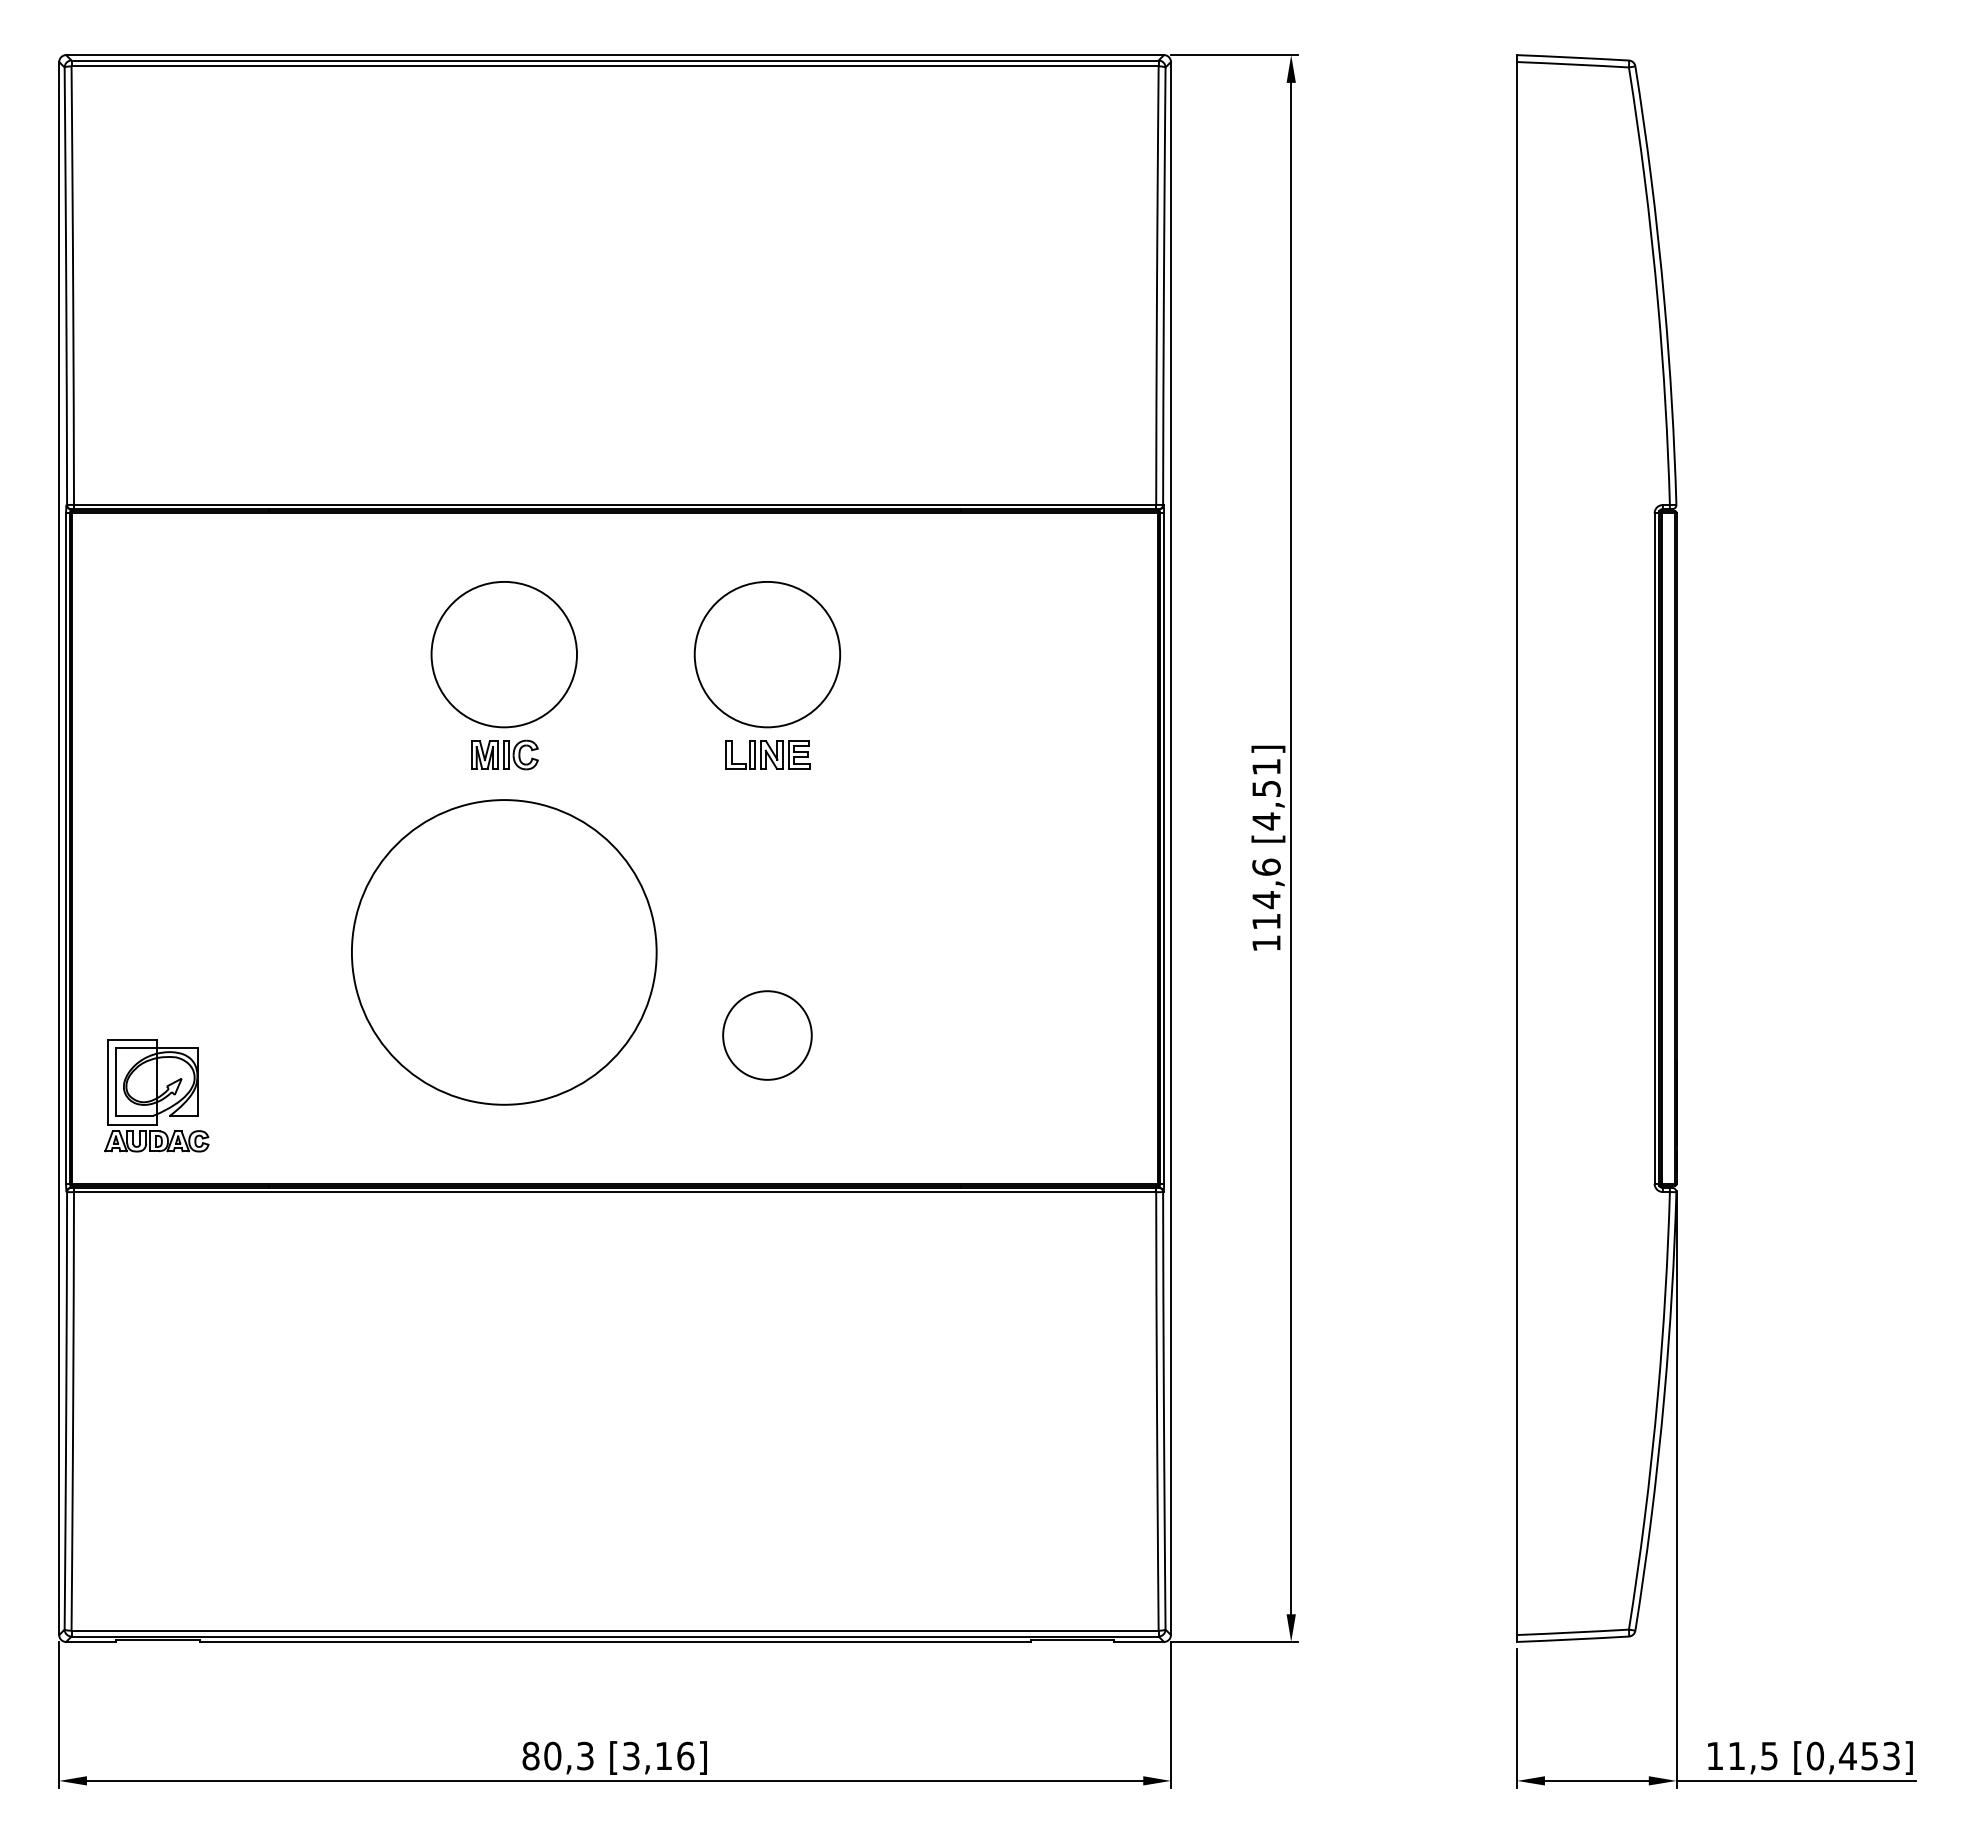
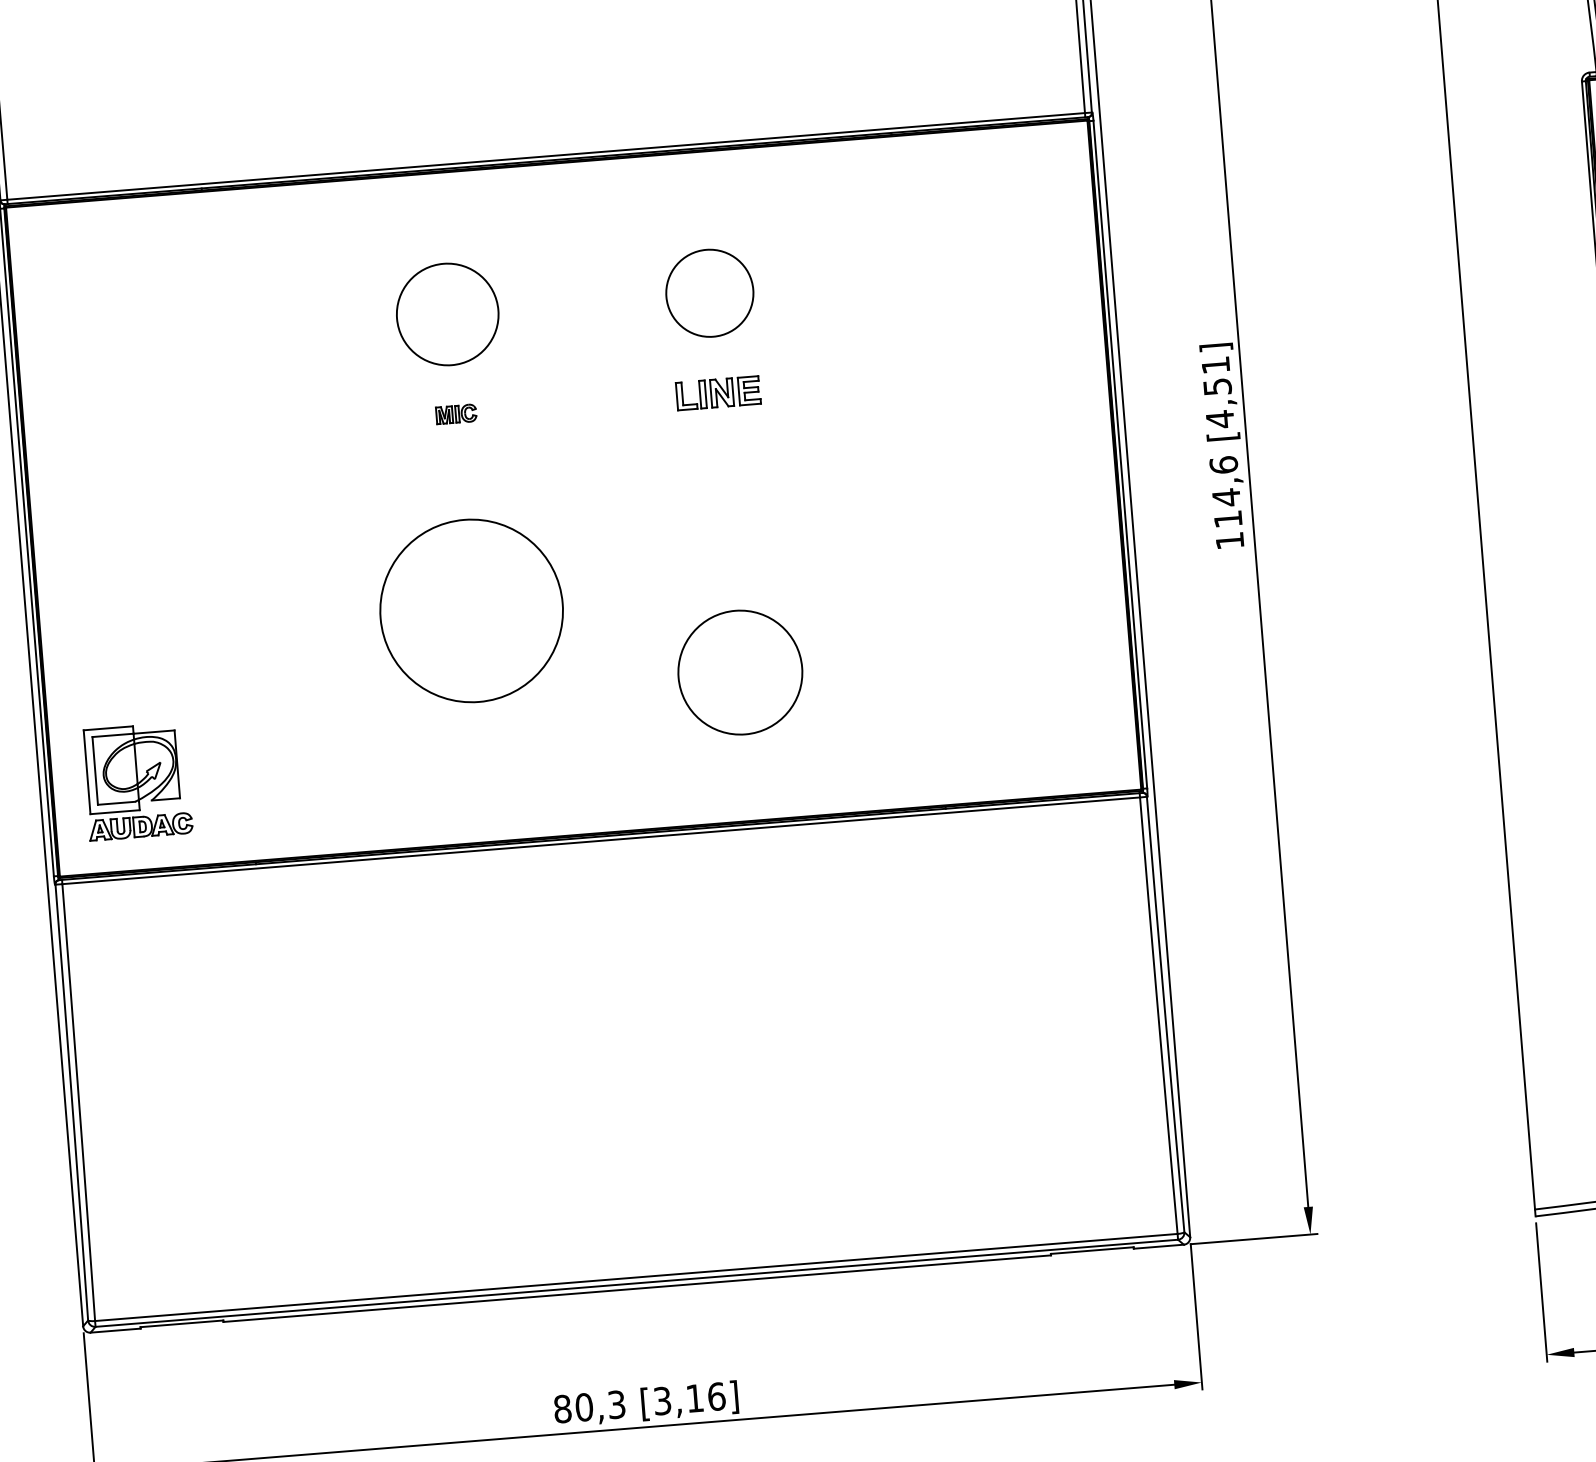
circle: (503, 654) -> (447, 314), size x0.7
circle: (767, 654) -> (709, 293), size x0.6
part: (504, 754) -> (456, 413), size x0.6
circle: (503, 952) -> (470, 611), size x0.6
circle: (767, 1035) -> (740, 672), size x1.4

